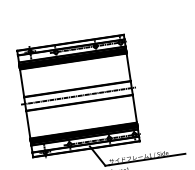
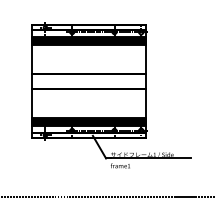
line: (78, 96) -> (88, 81), removed

